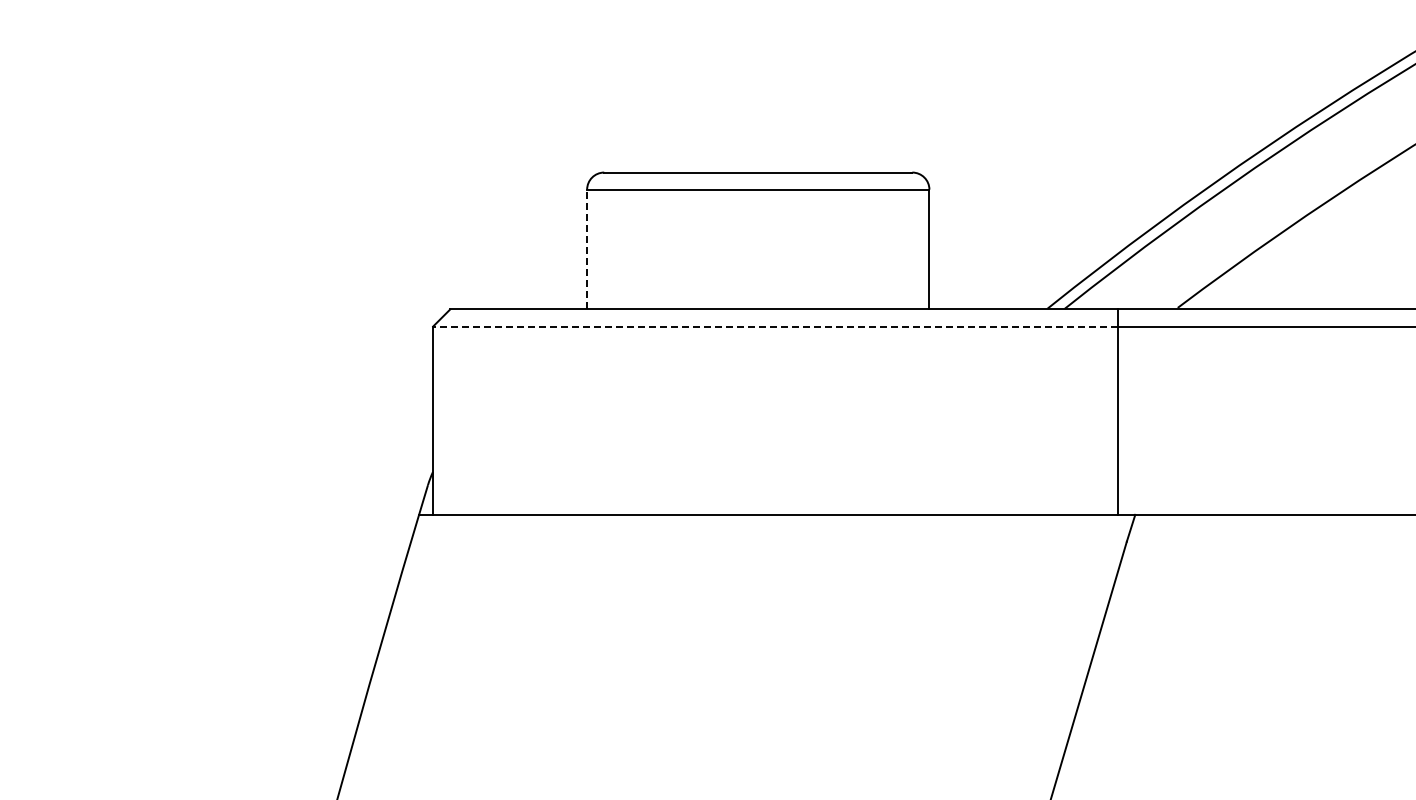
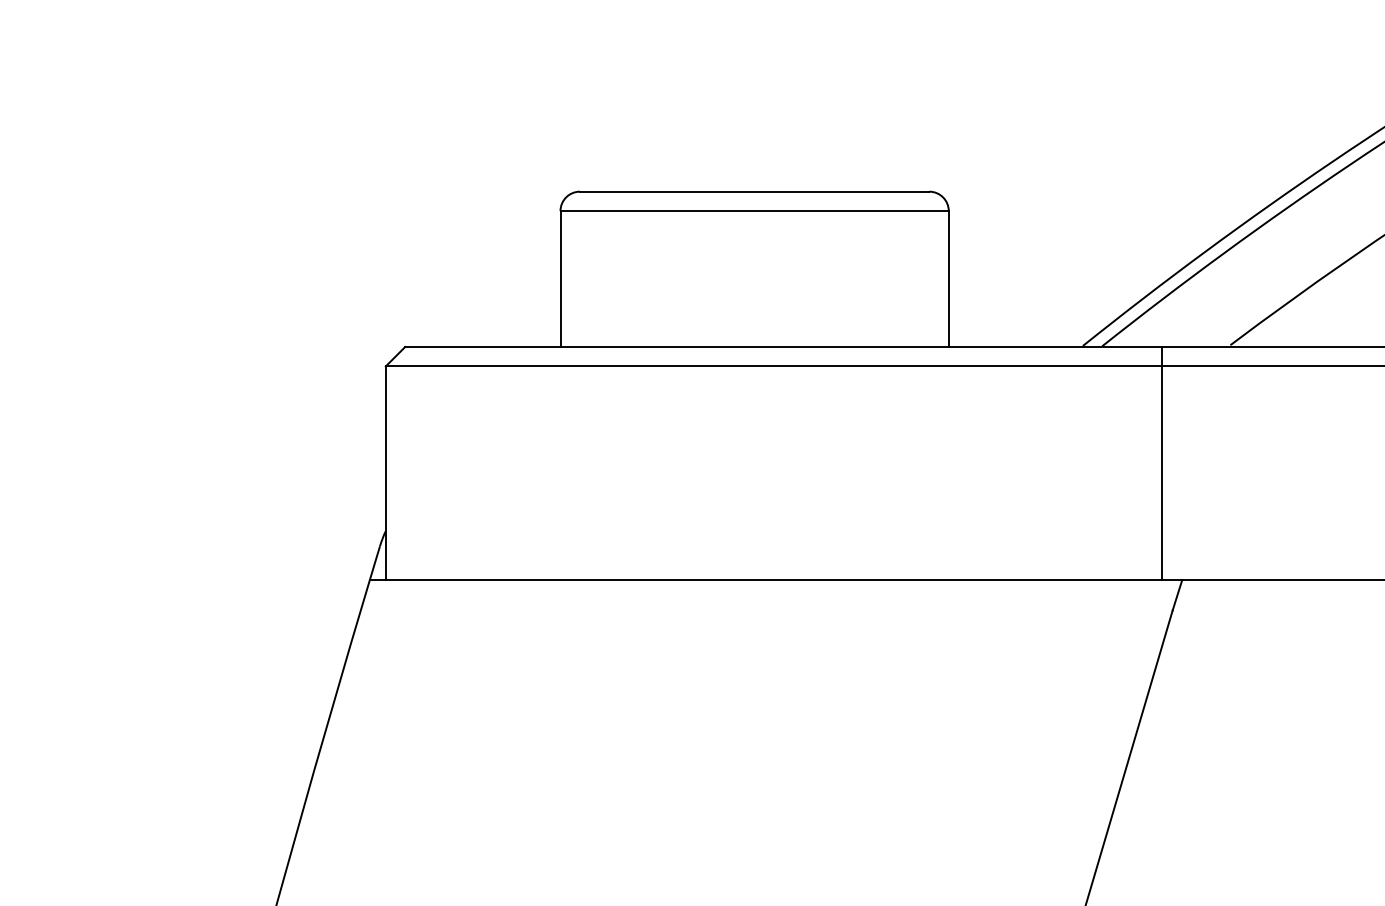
line: (587, 249) -> (560, 278), dashed -> solid
line: (774, 326) -> (773, 366), dashed -> solid

